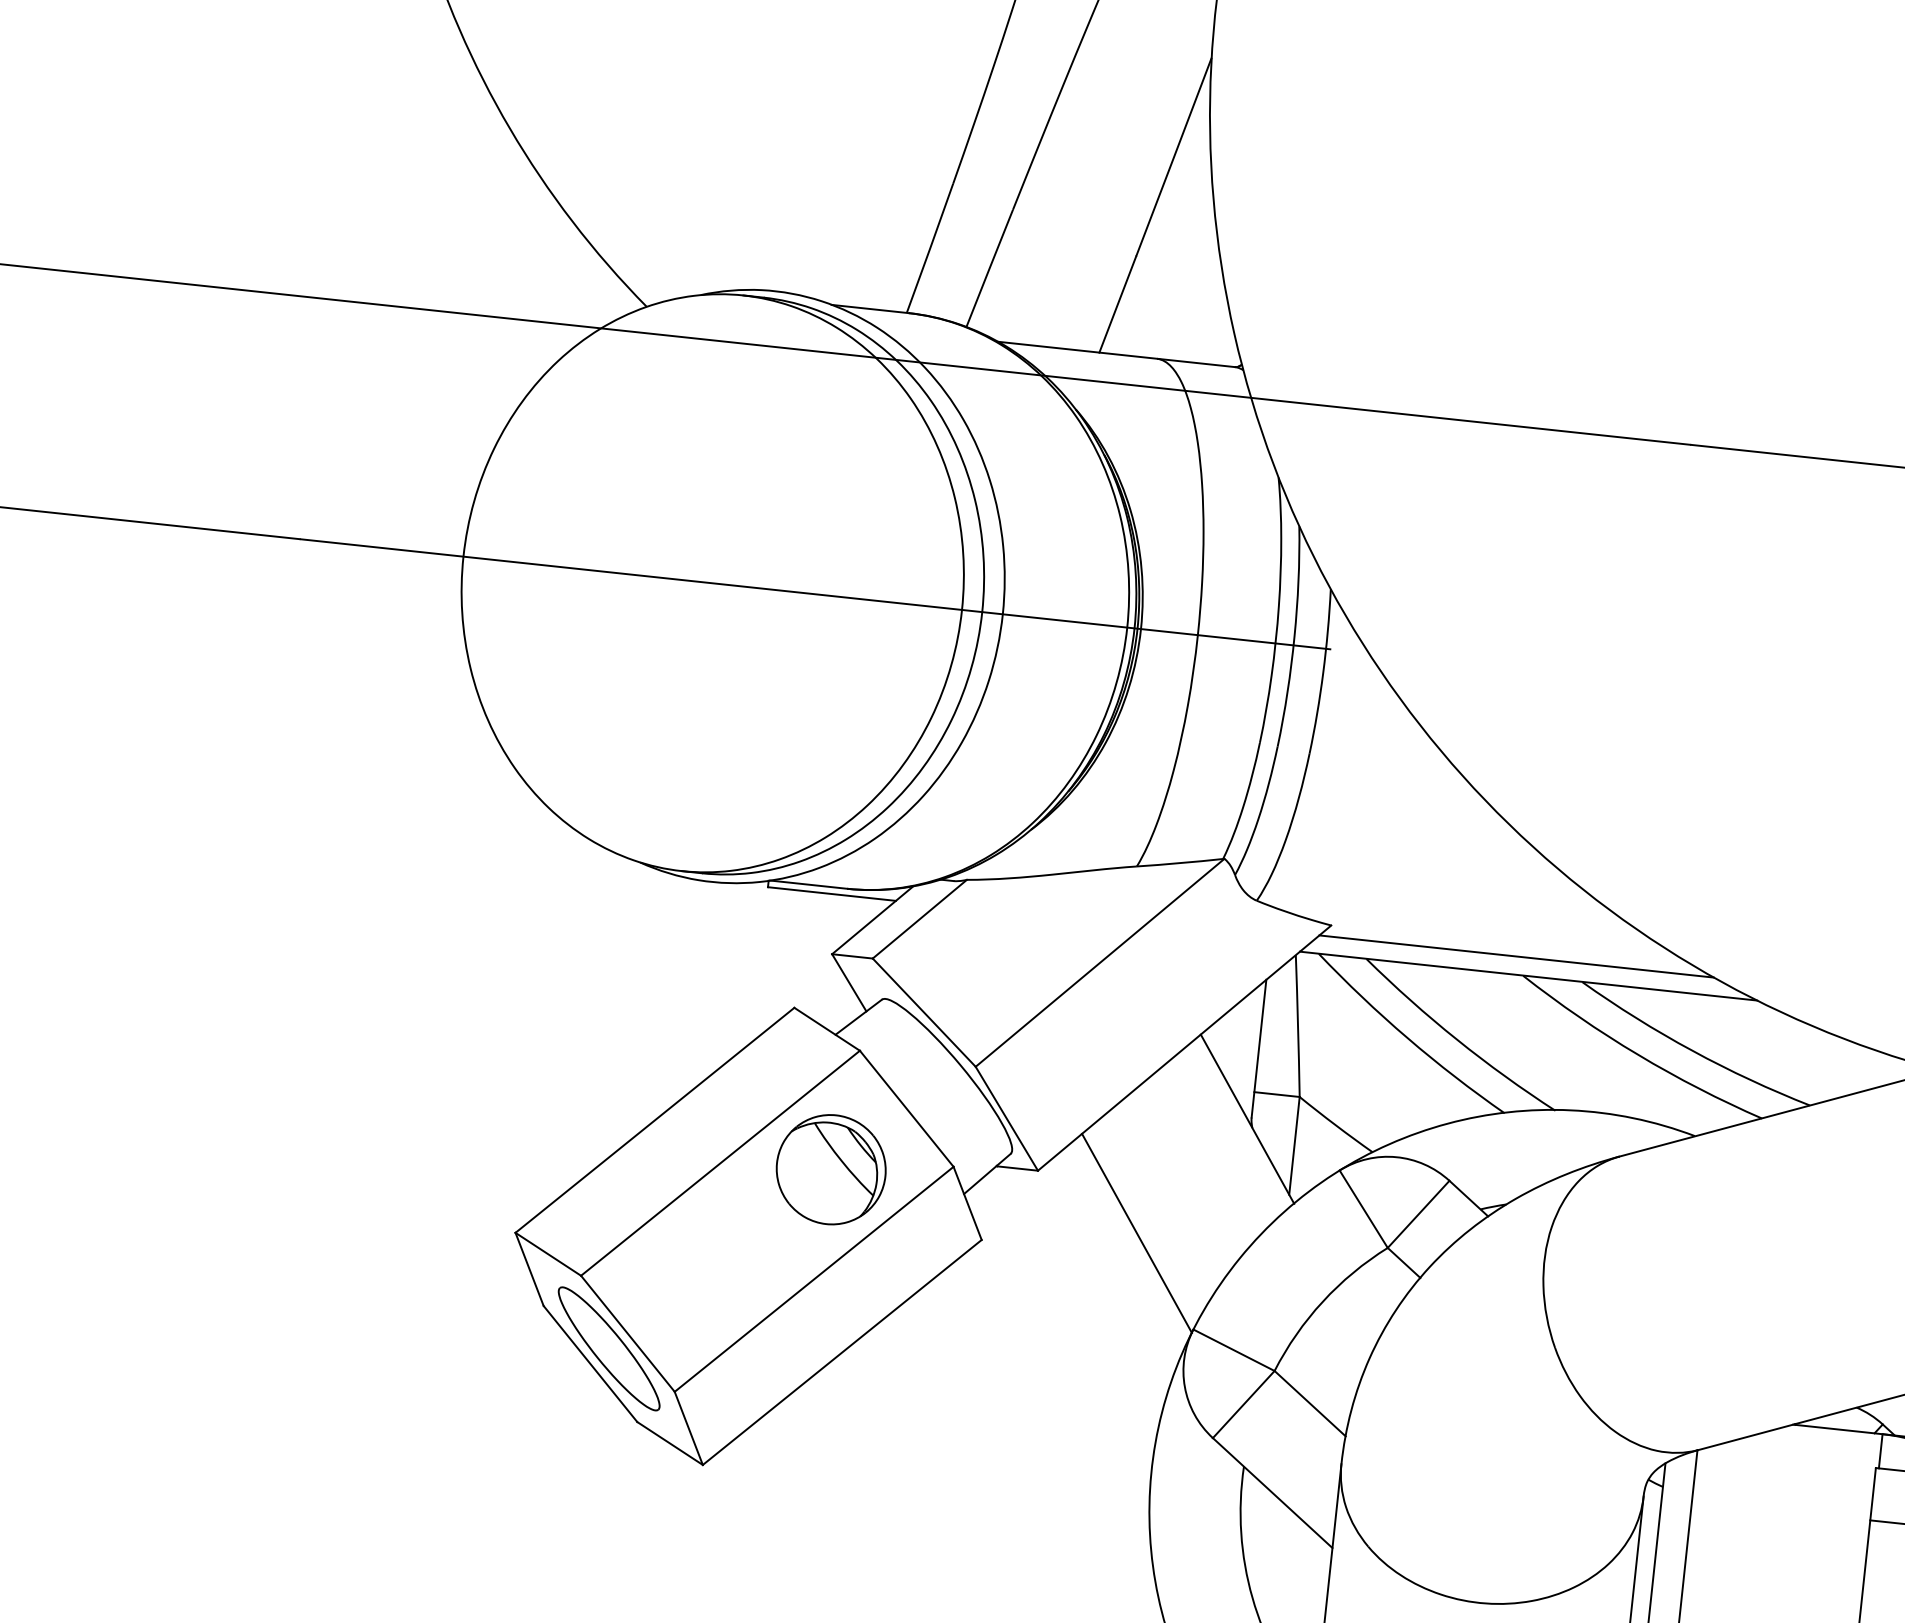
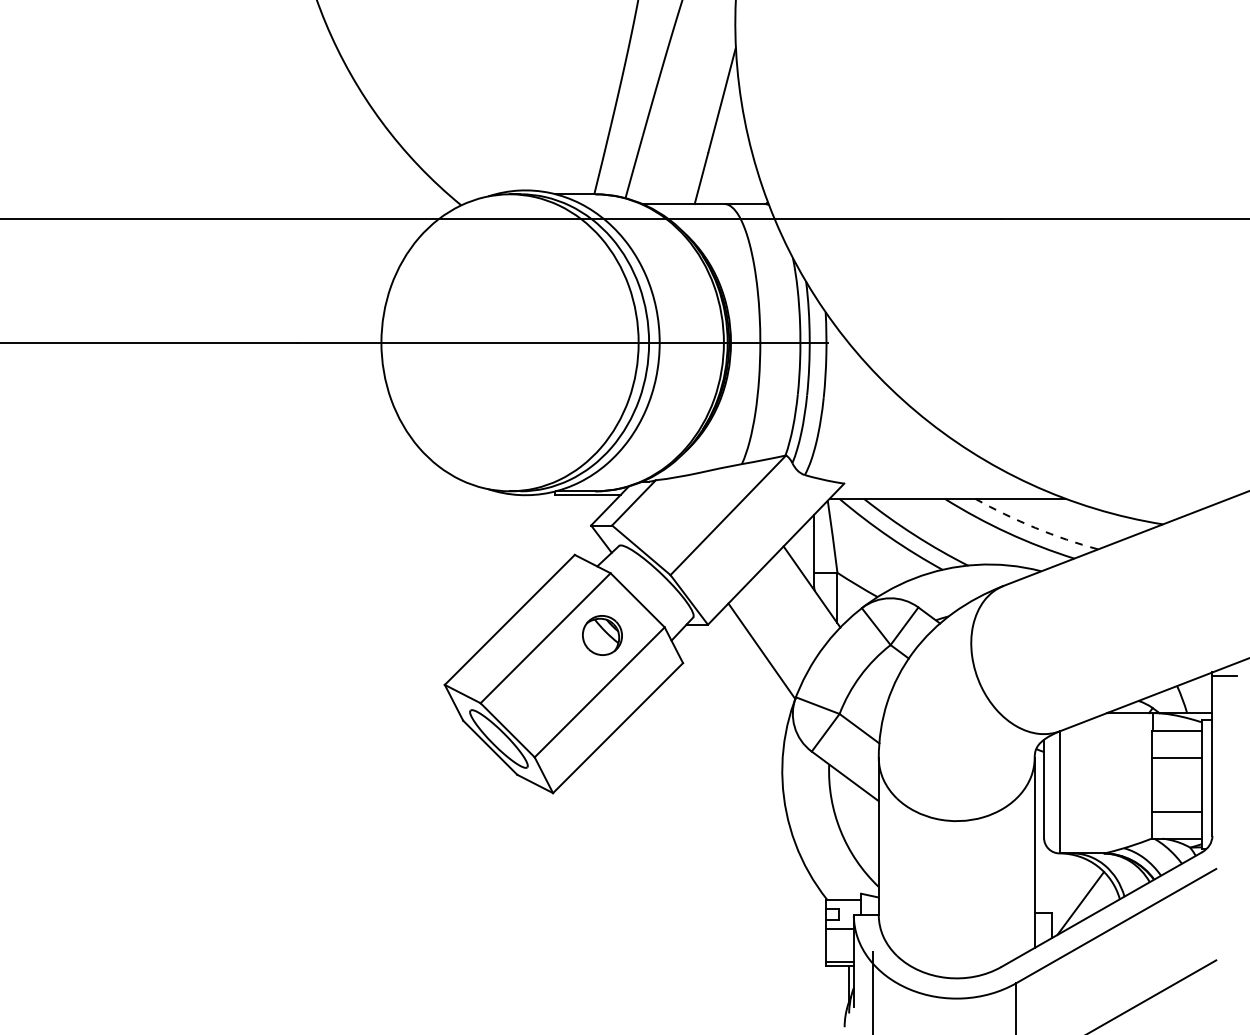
line: (1516, 956) -> (940, 489), removed
arc: (1692, 1050) -> (1035, 527), solid -> dashed
part: (831, 1169) -> (602, 635), size x0.7

